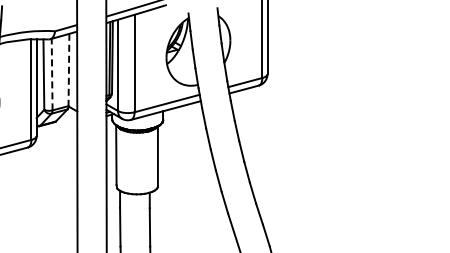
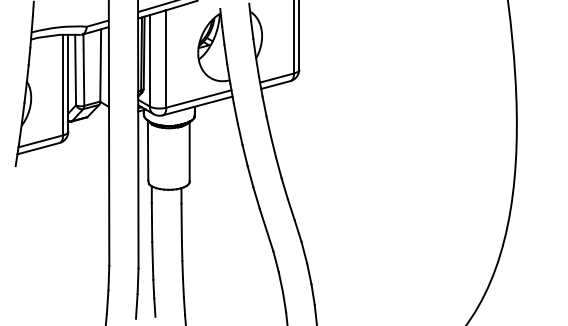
line: (68, 70) -> (100, 65), dashed -> solid
line: (51, 75) -> (83, 70), dashed -> solid

